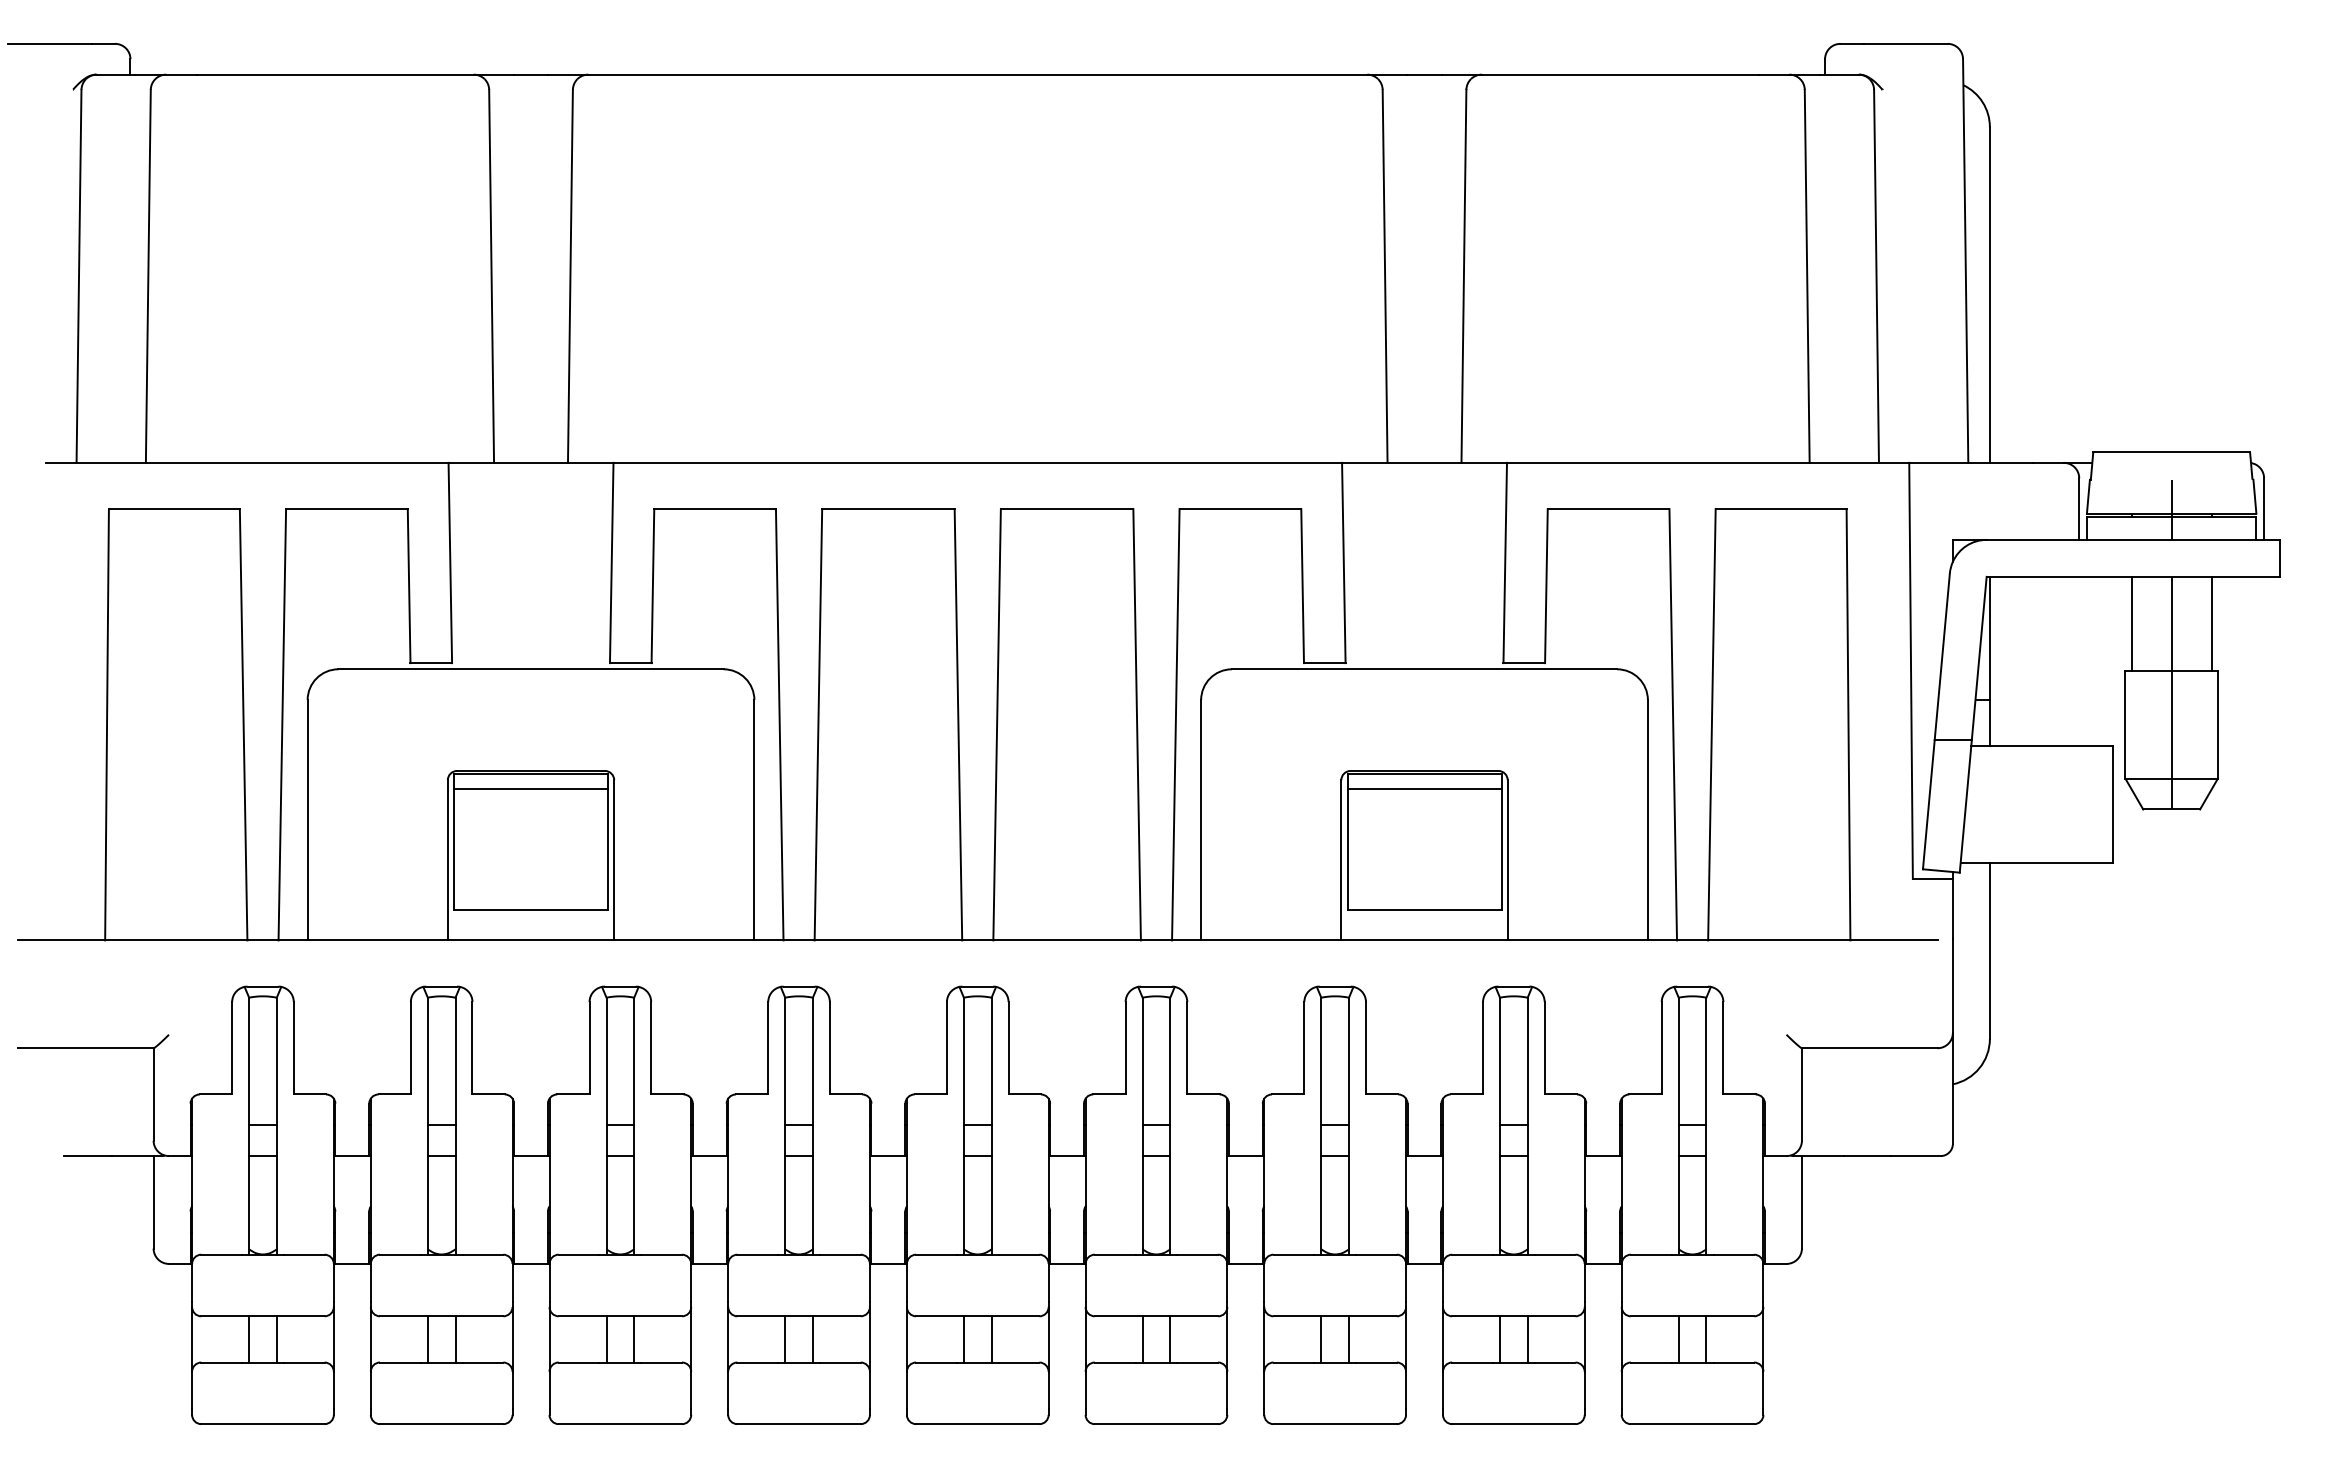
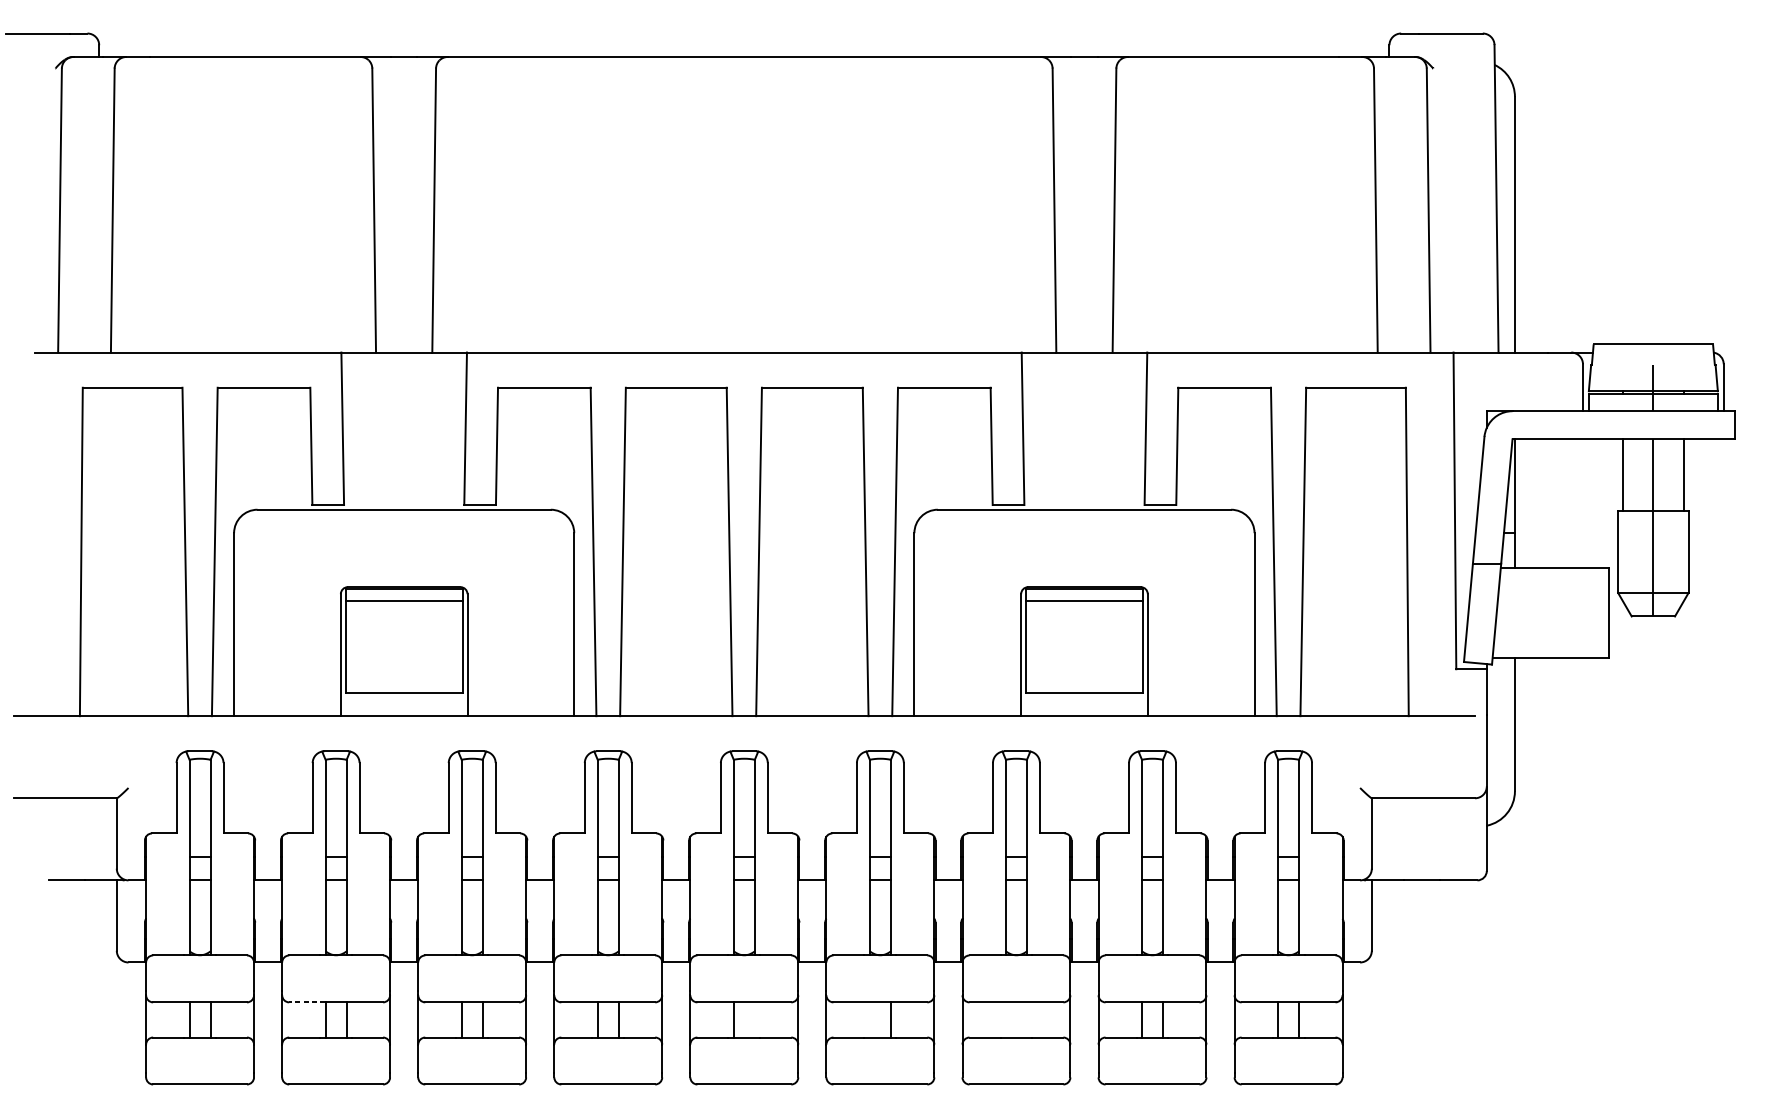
line: (403, 1316) -> (307, 1002), solid -> dashed
line: (991, 1339) -> (754, 1020), removed
line: (1142, 1339) -> (869, 1020), removed
line: (1321, 1339) -> (1006, 1020), removed
line: (1349, 1339) -> (1027, 1020), removed

